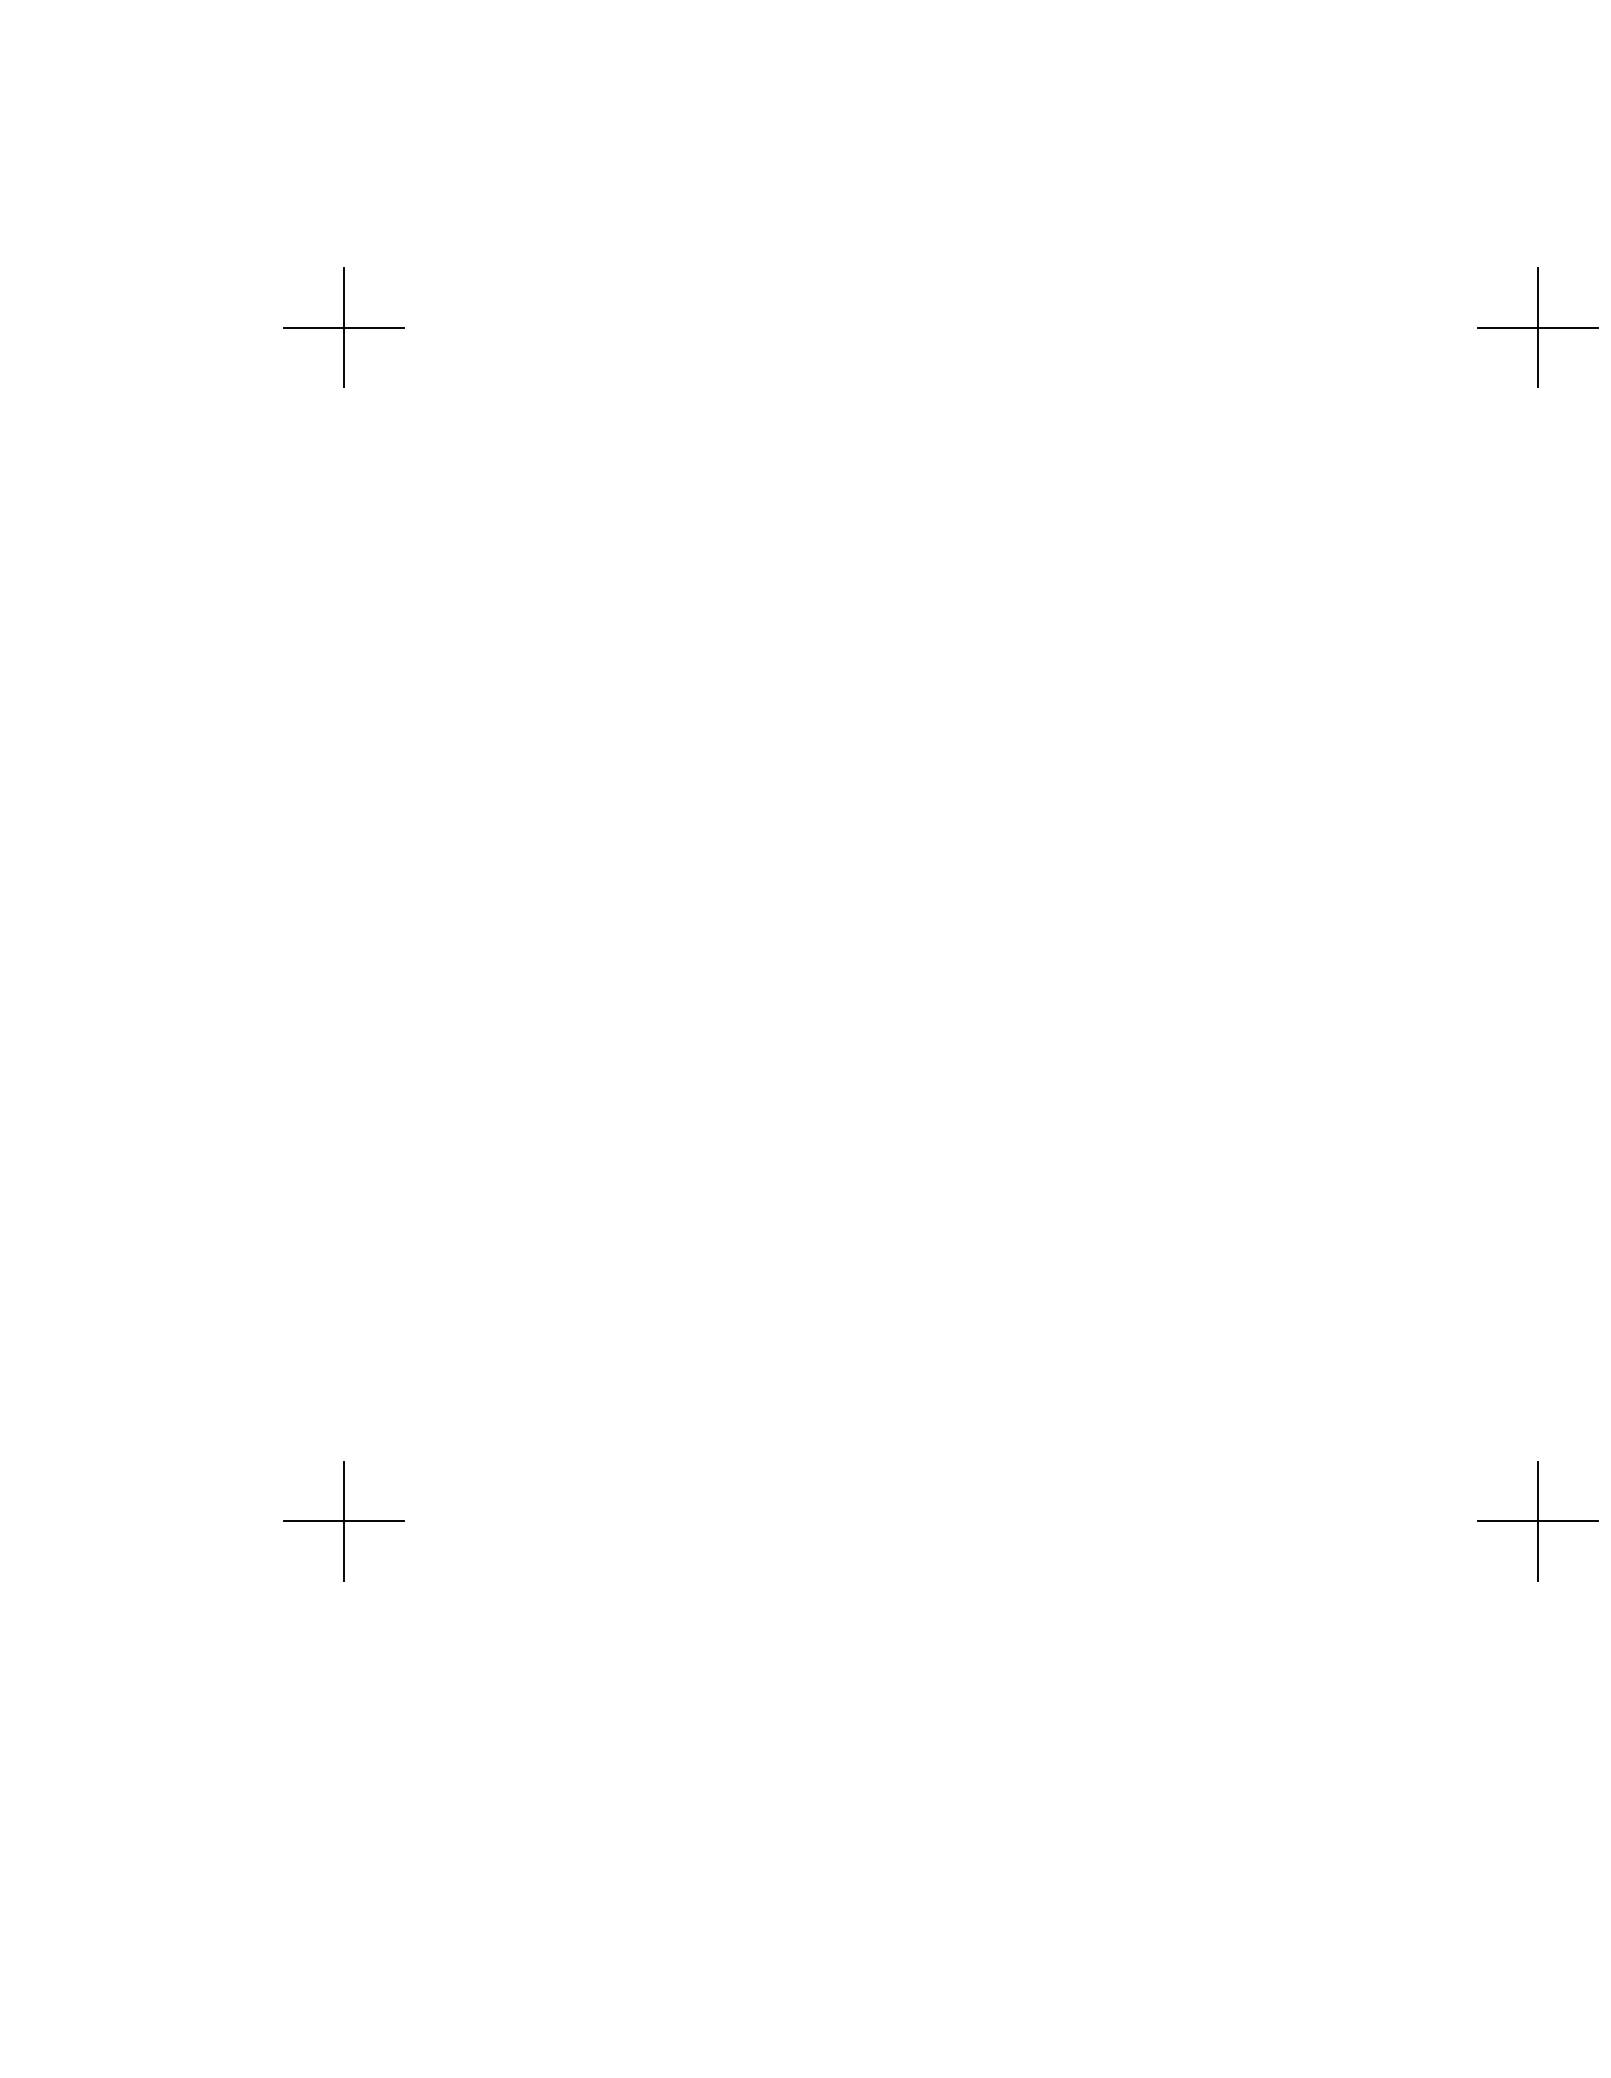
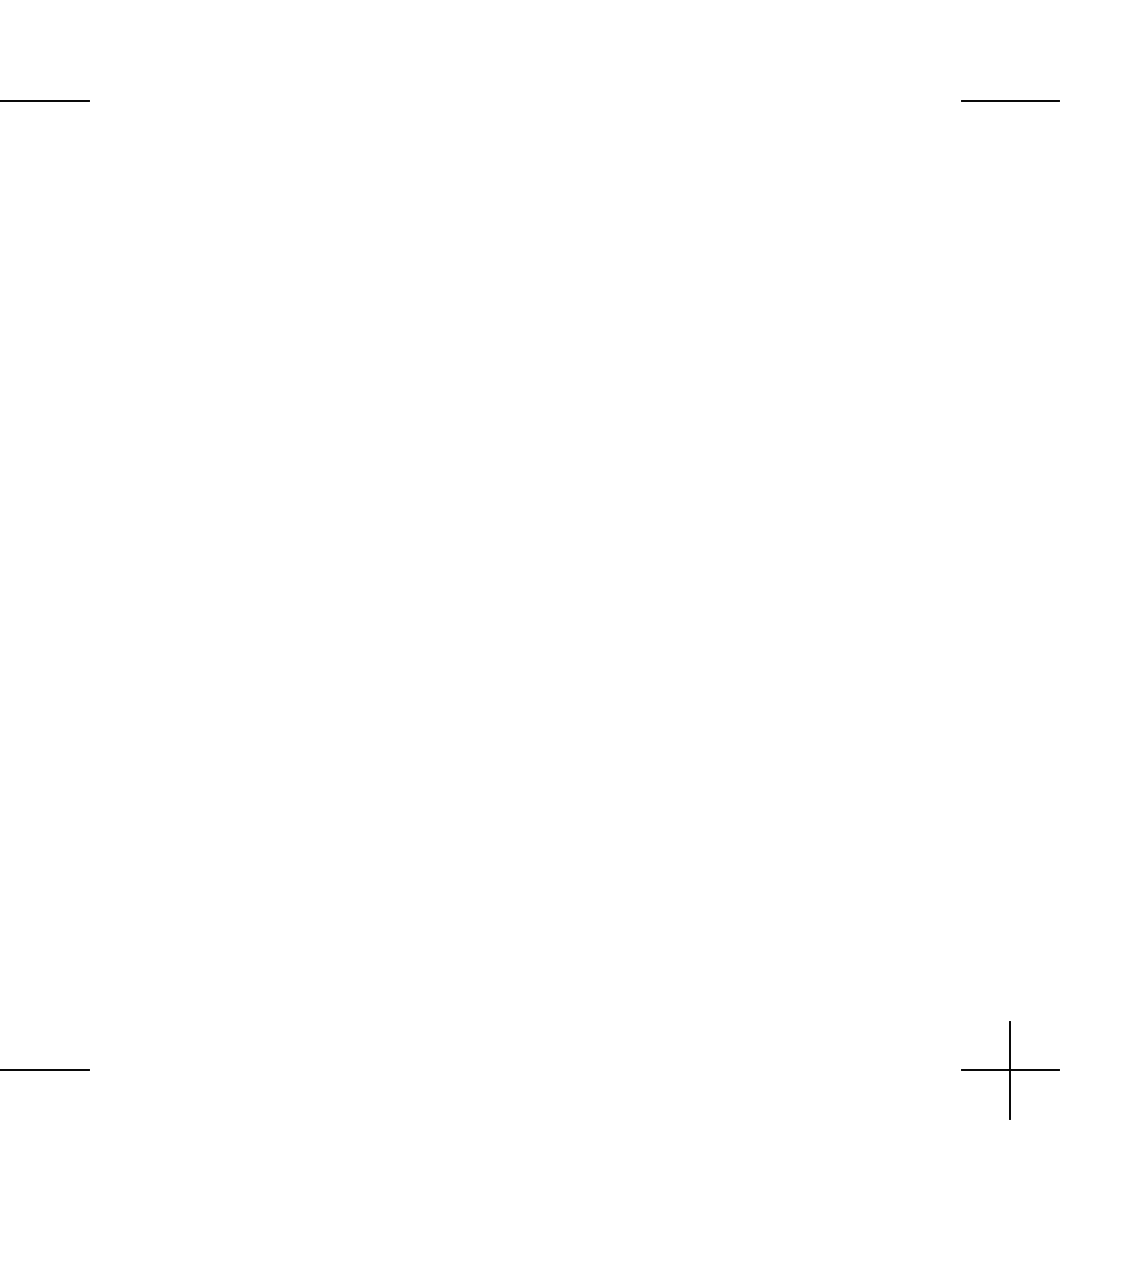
line: (344, 327) -> (41, 100), removed
line: (1537, 327) -> (1010, 100), removed
line: (344, 1521) -> (41, 1070), removed

